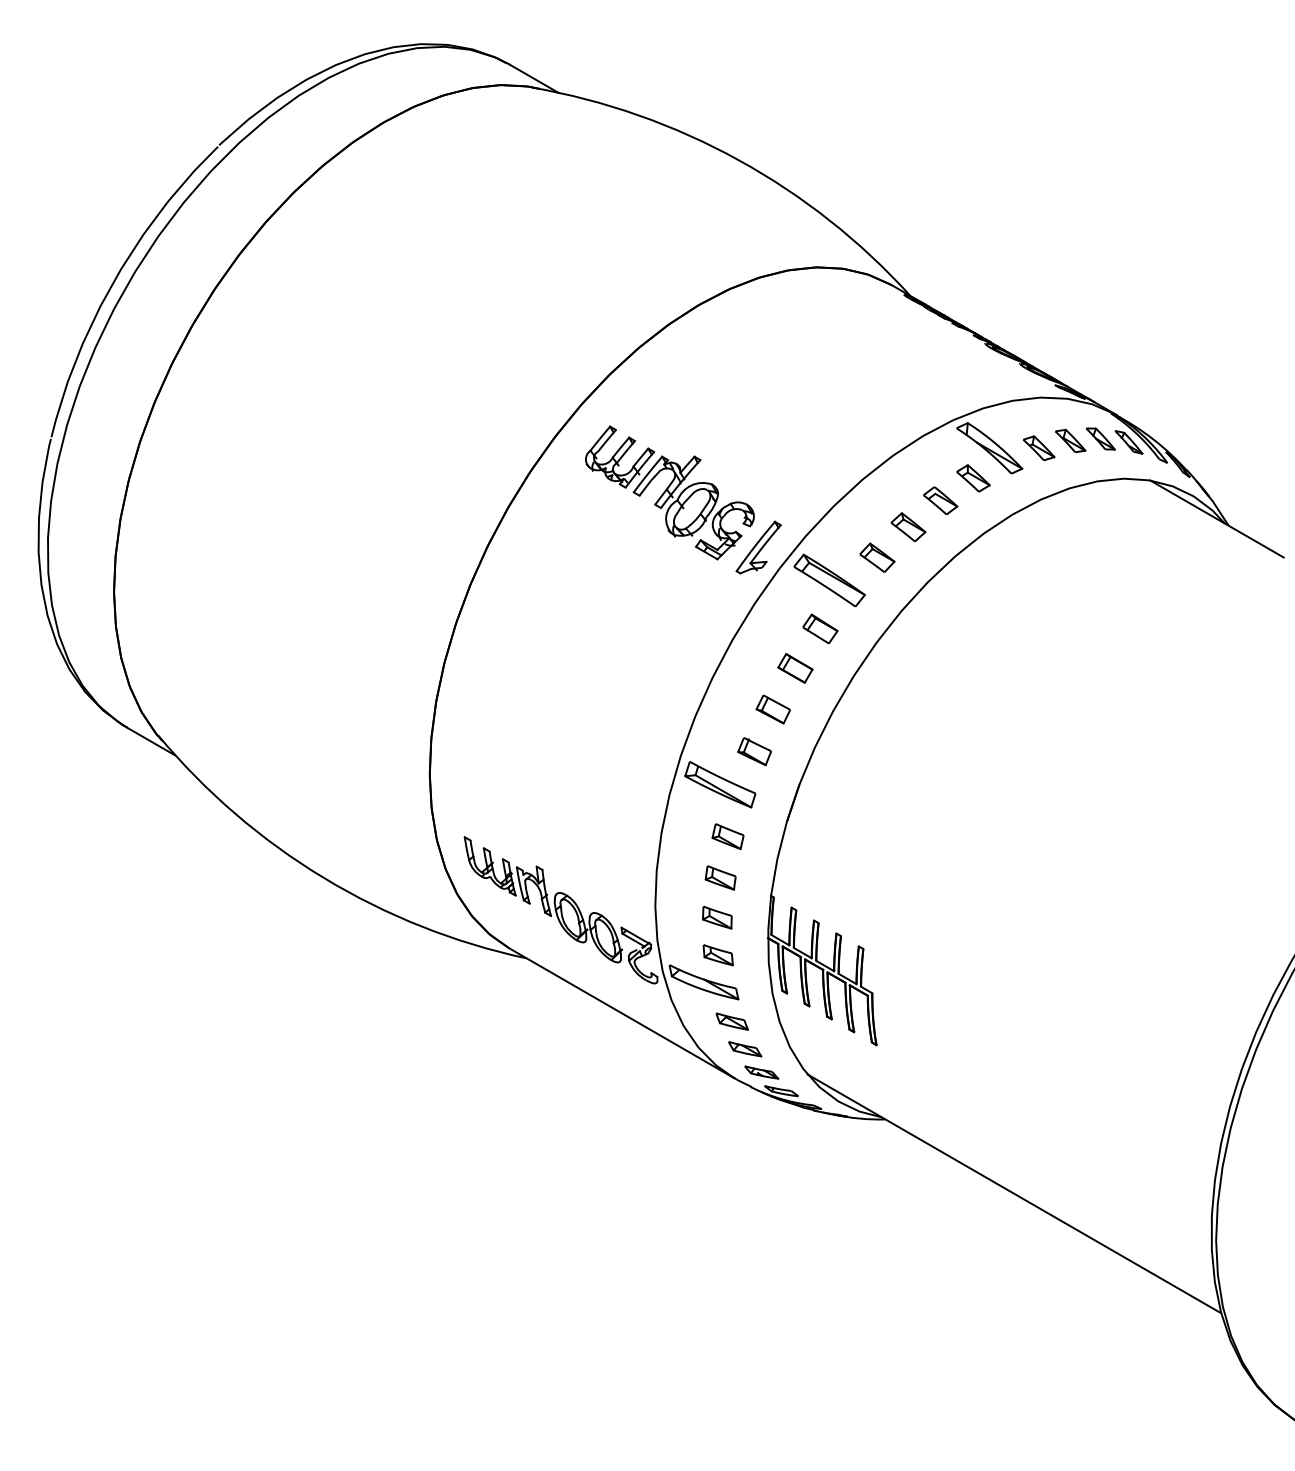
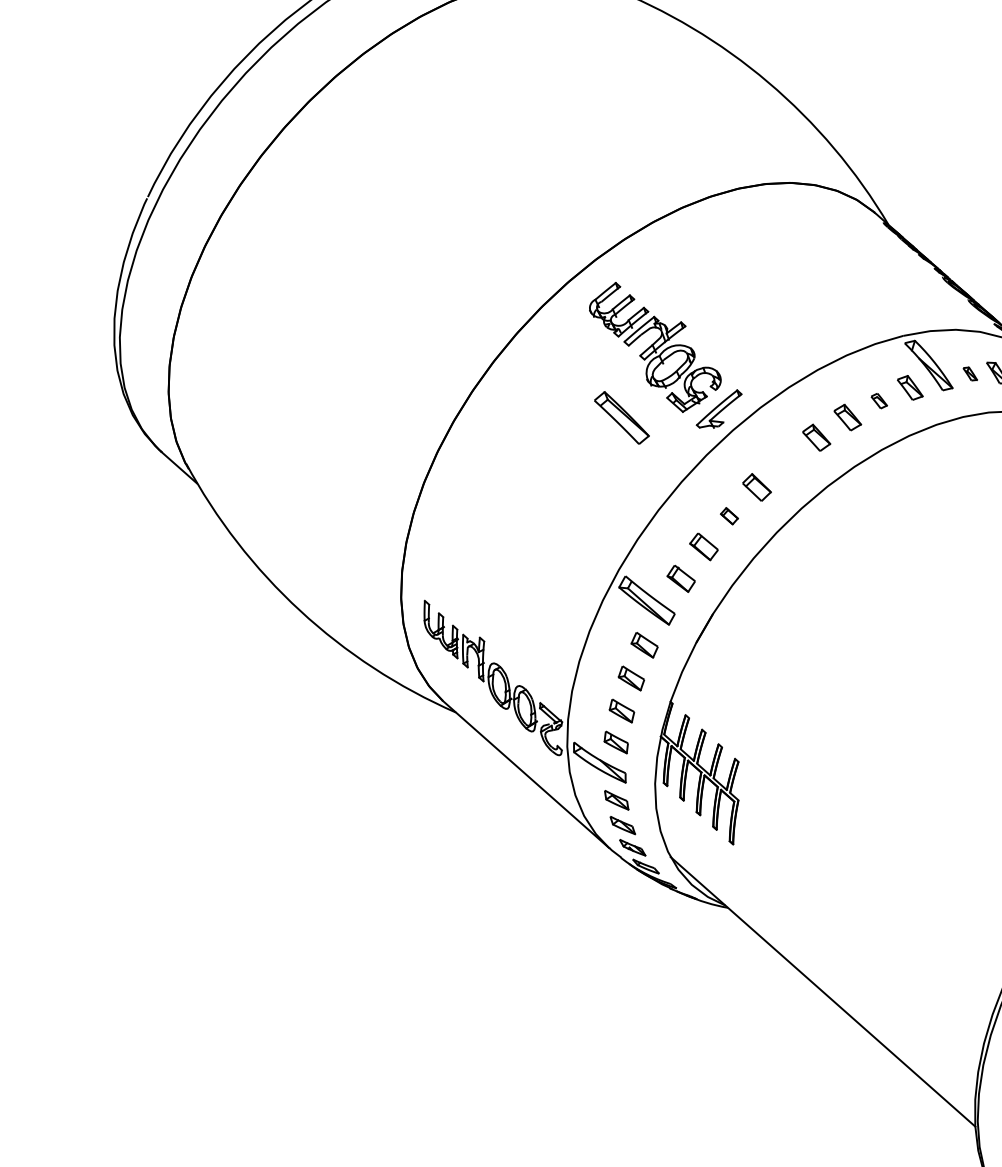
part: (1039, 448) -> (970, 374), size x0.6
part: (940, 500) -> (879, 400), size x0.6
part: (829, 580) -> (621, 417), moved
part: (795, 668) -> (729, 516), size x0.6

